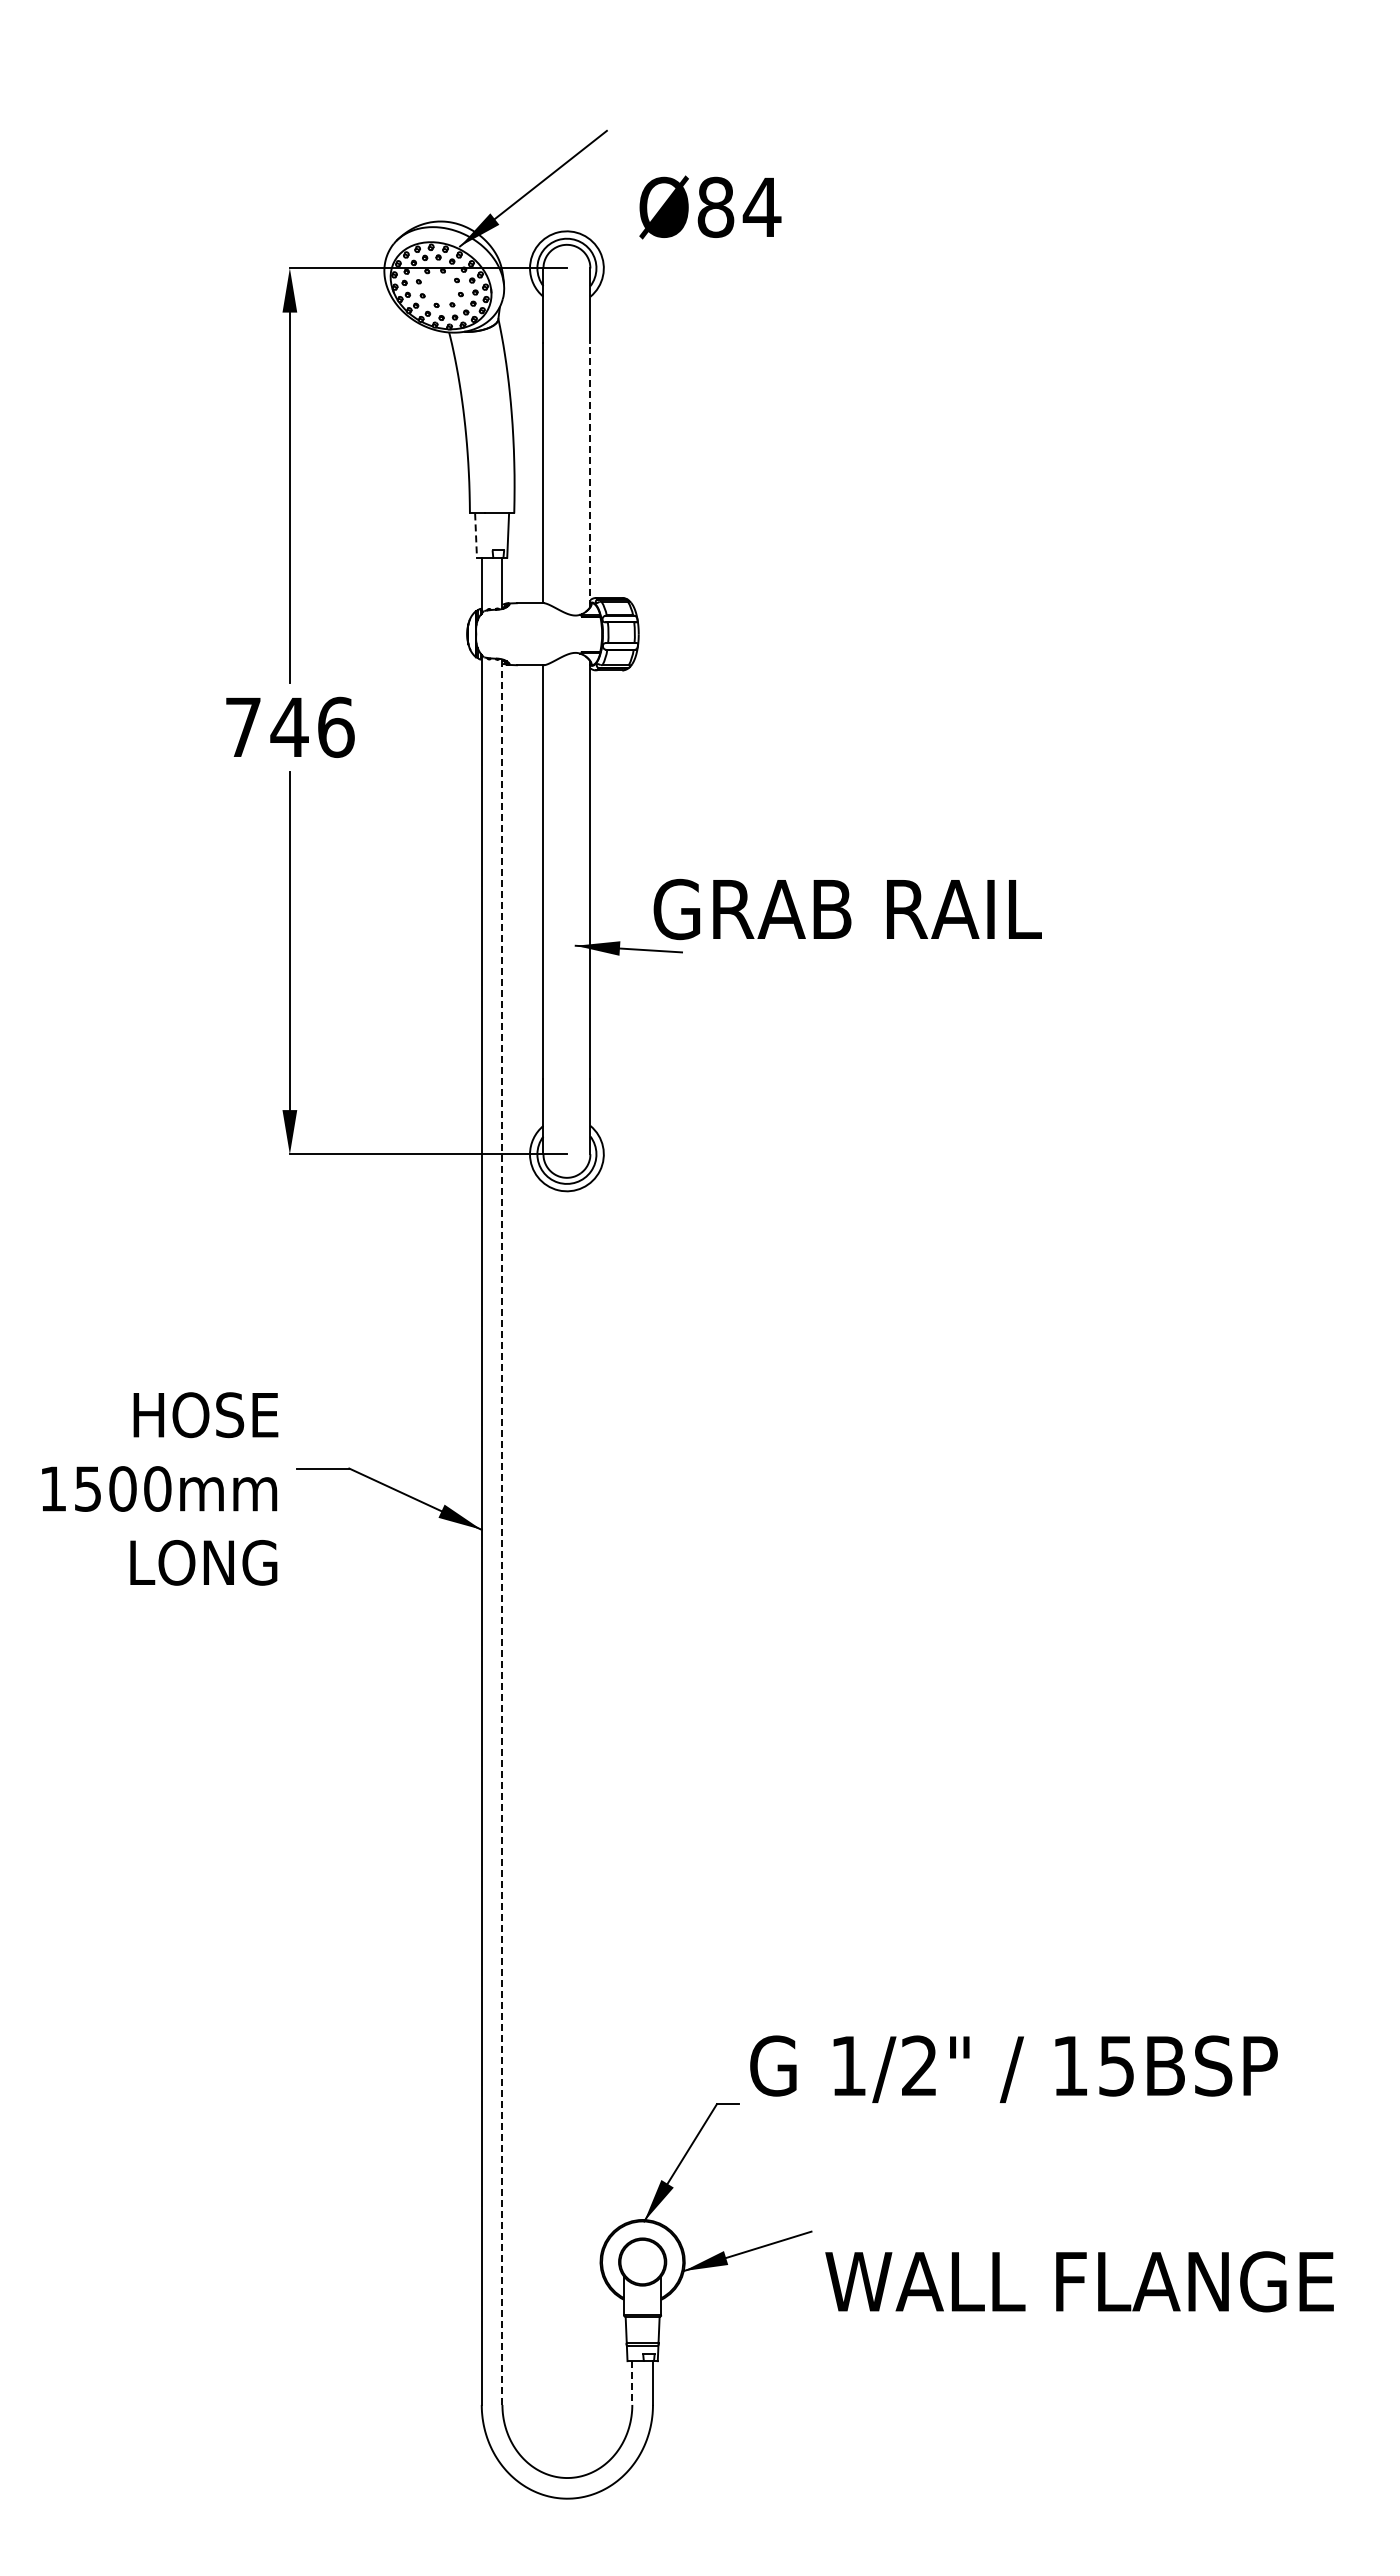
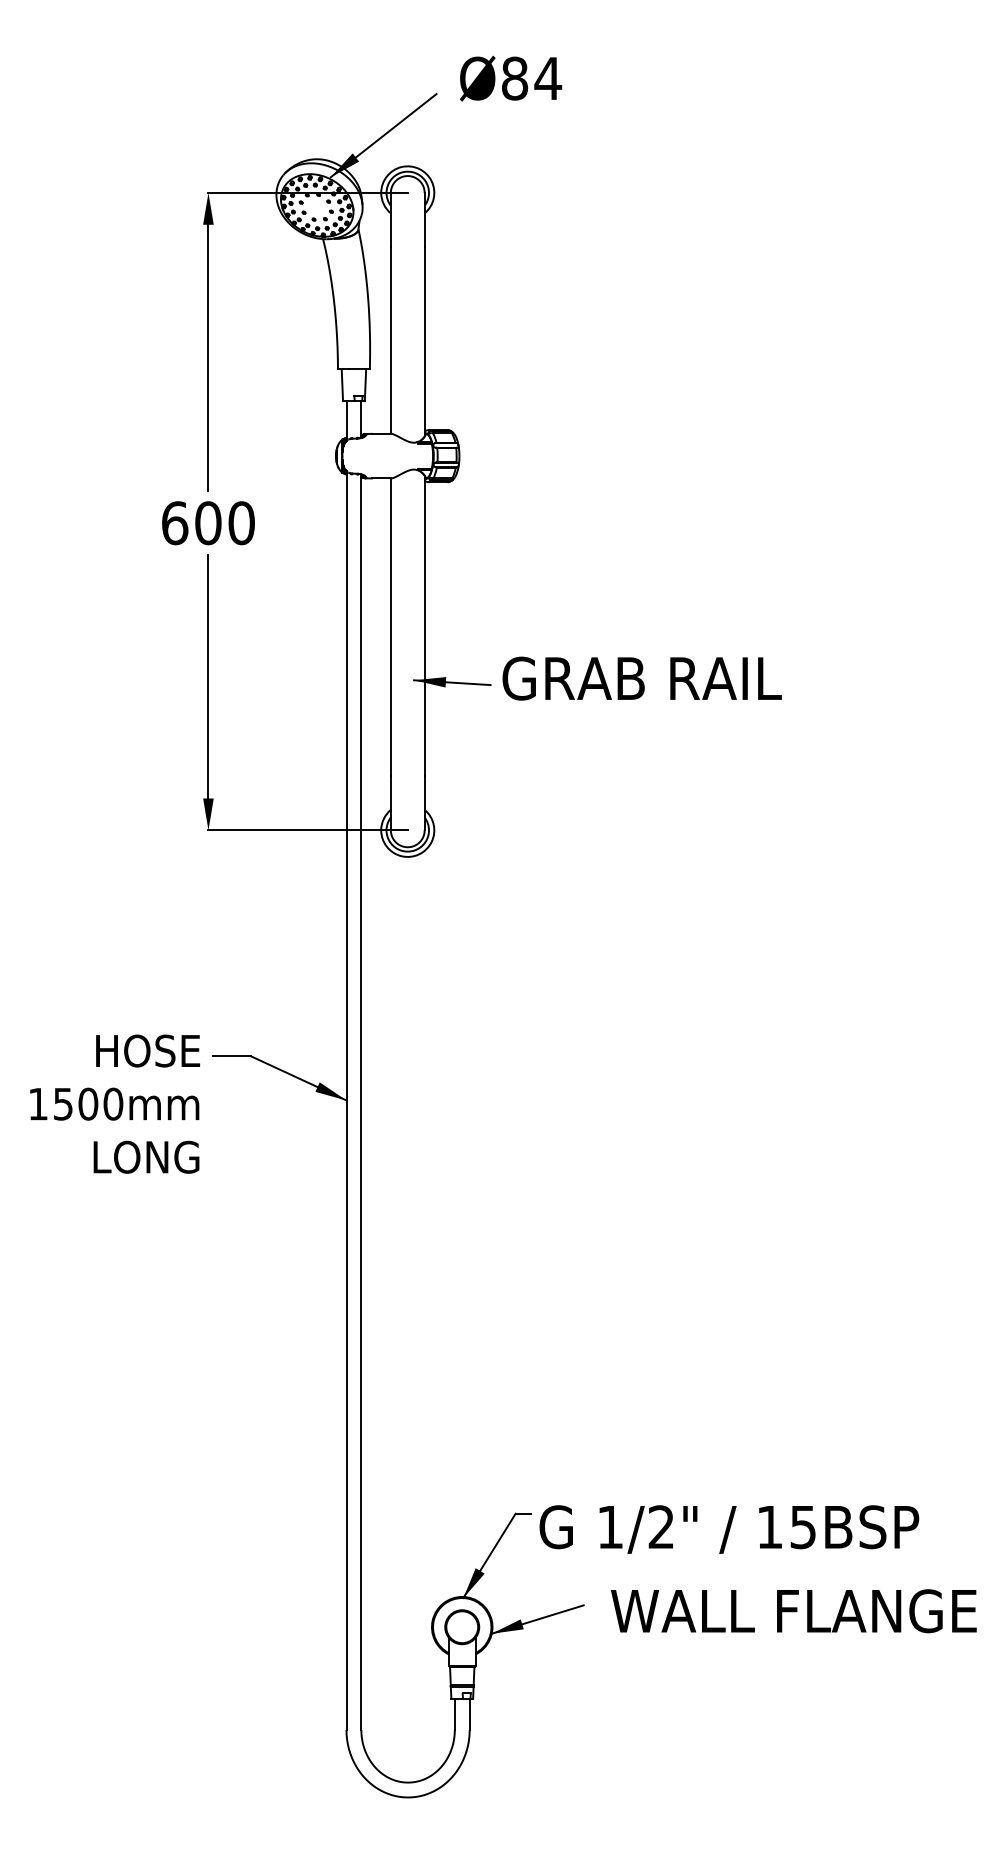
text: (710, 207) -> (511, 78), moved
line: (590, 475) -> (424, 341), dashed -> solid
line: (476, 536) -> (342, 385), dashed -> solid
text: (289, 726) -> (208, 522), 746 -> 600
text: (847, 909) -> (641, 678), moved
text: (160, 1488) -> (115, 1103), moved
line: (502, 1532) -> (361, 1102), dashed -> solid
text: (1013, 2068) -> (729, 1528), moved
text: (1079, 2281) -> (793, 1611), moved
line: (632, 2383) -> (454, 1714), dashed -> solid

